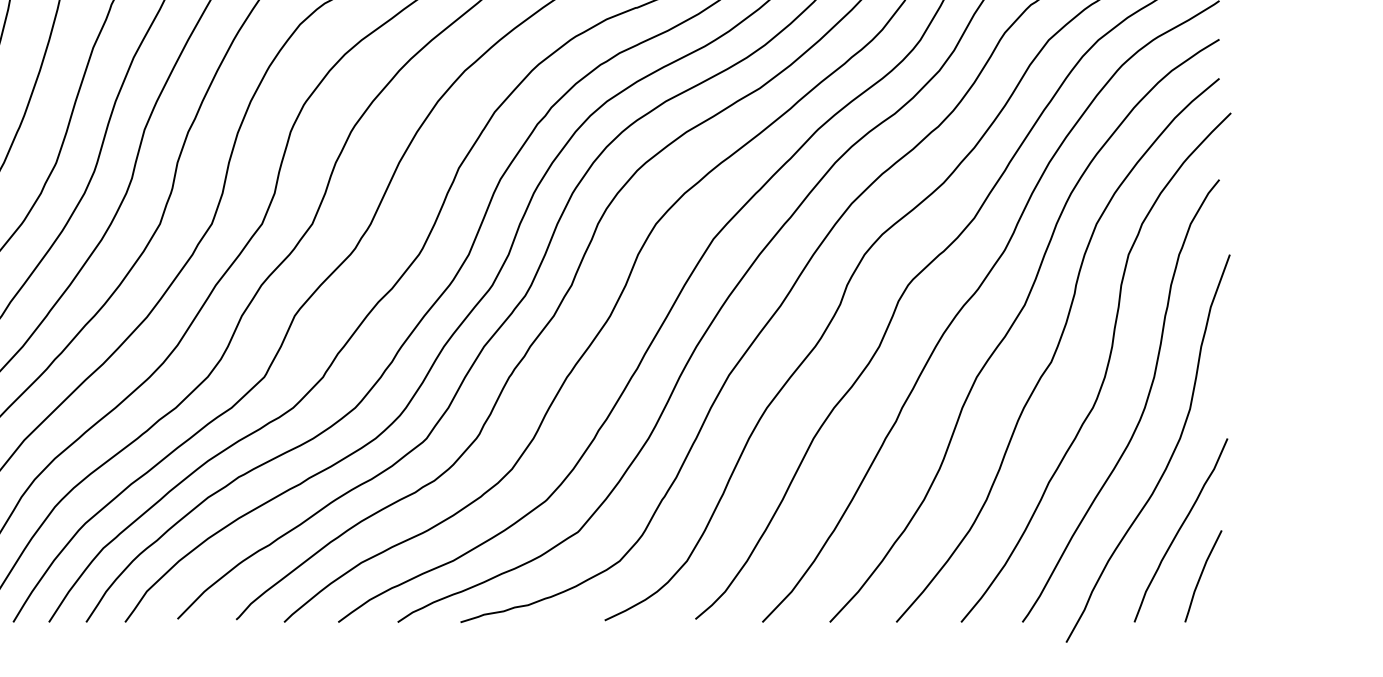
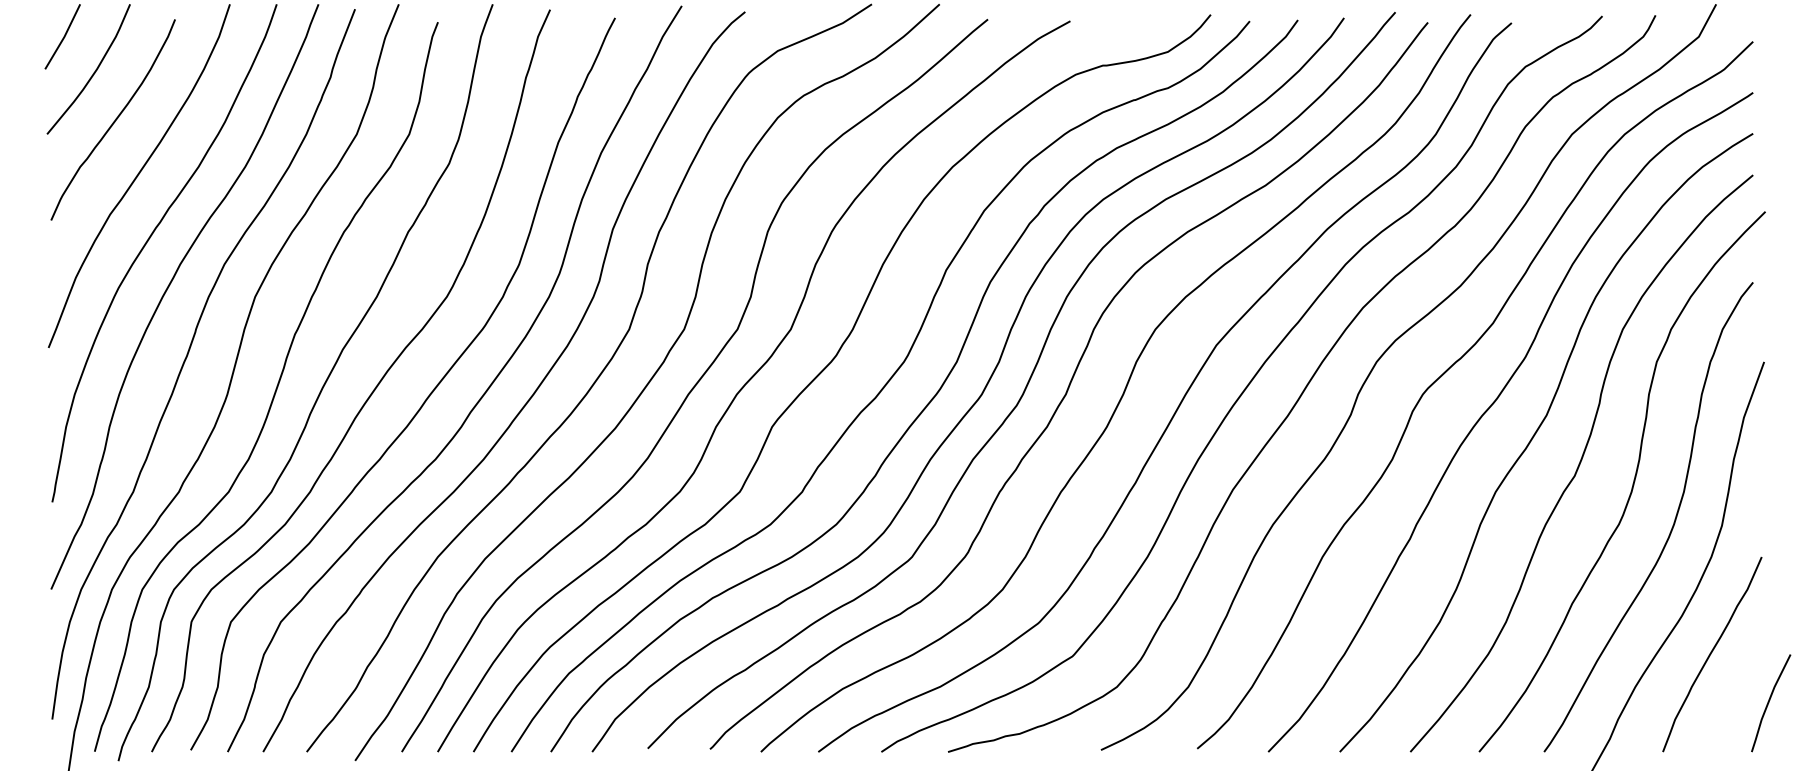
line: (1201, 575) -> (1769, 702), moved

